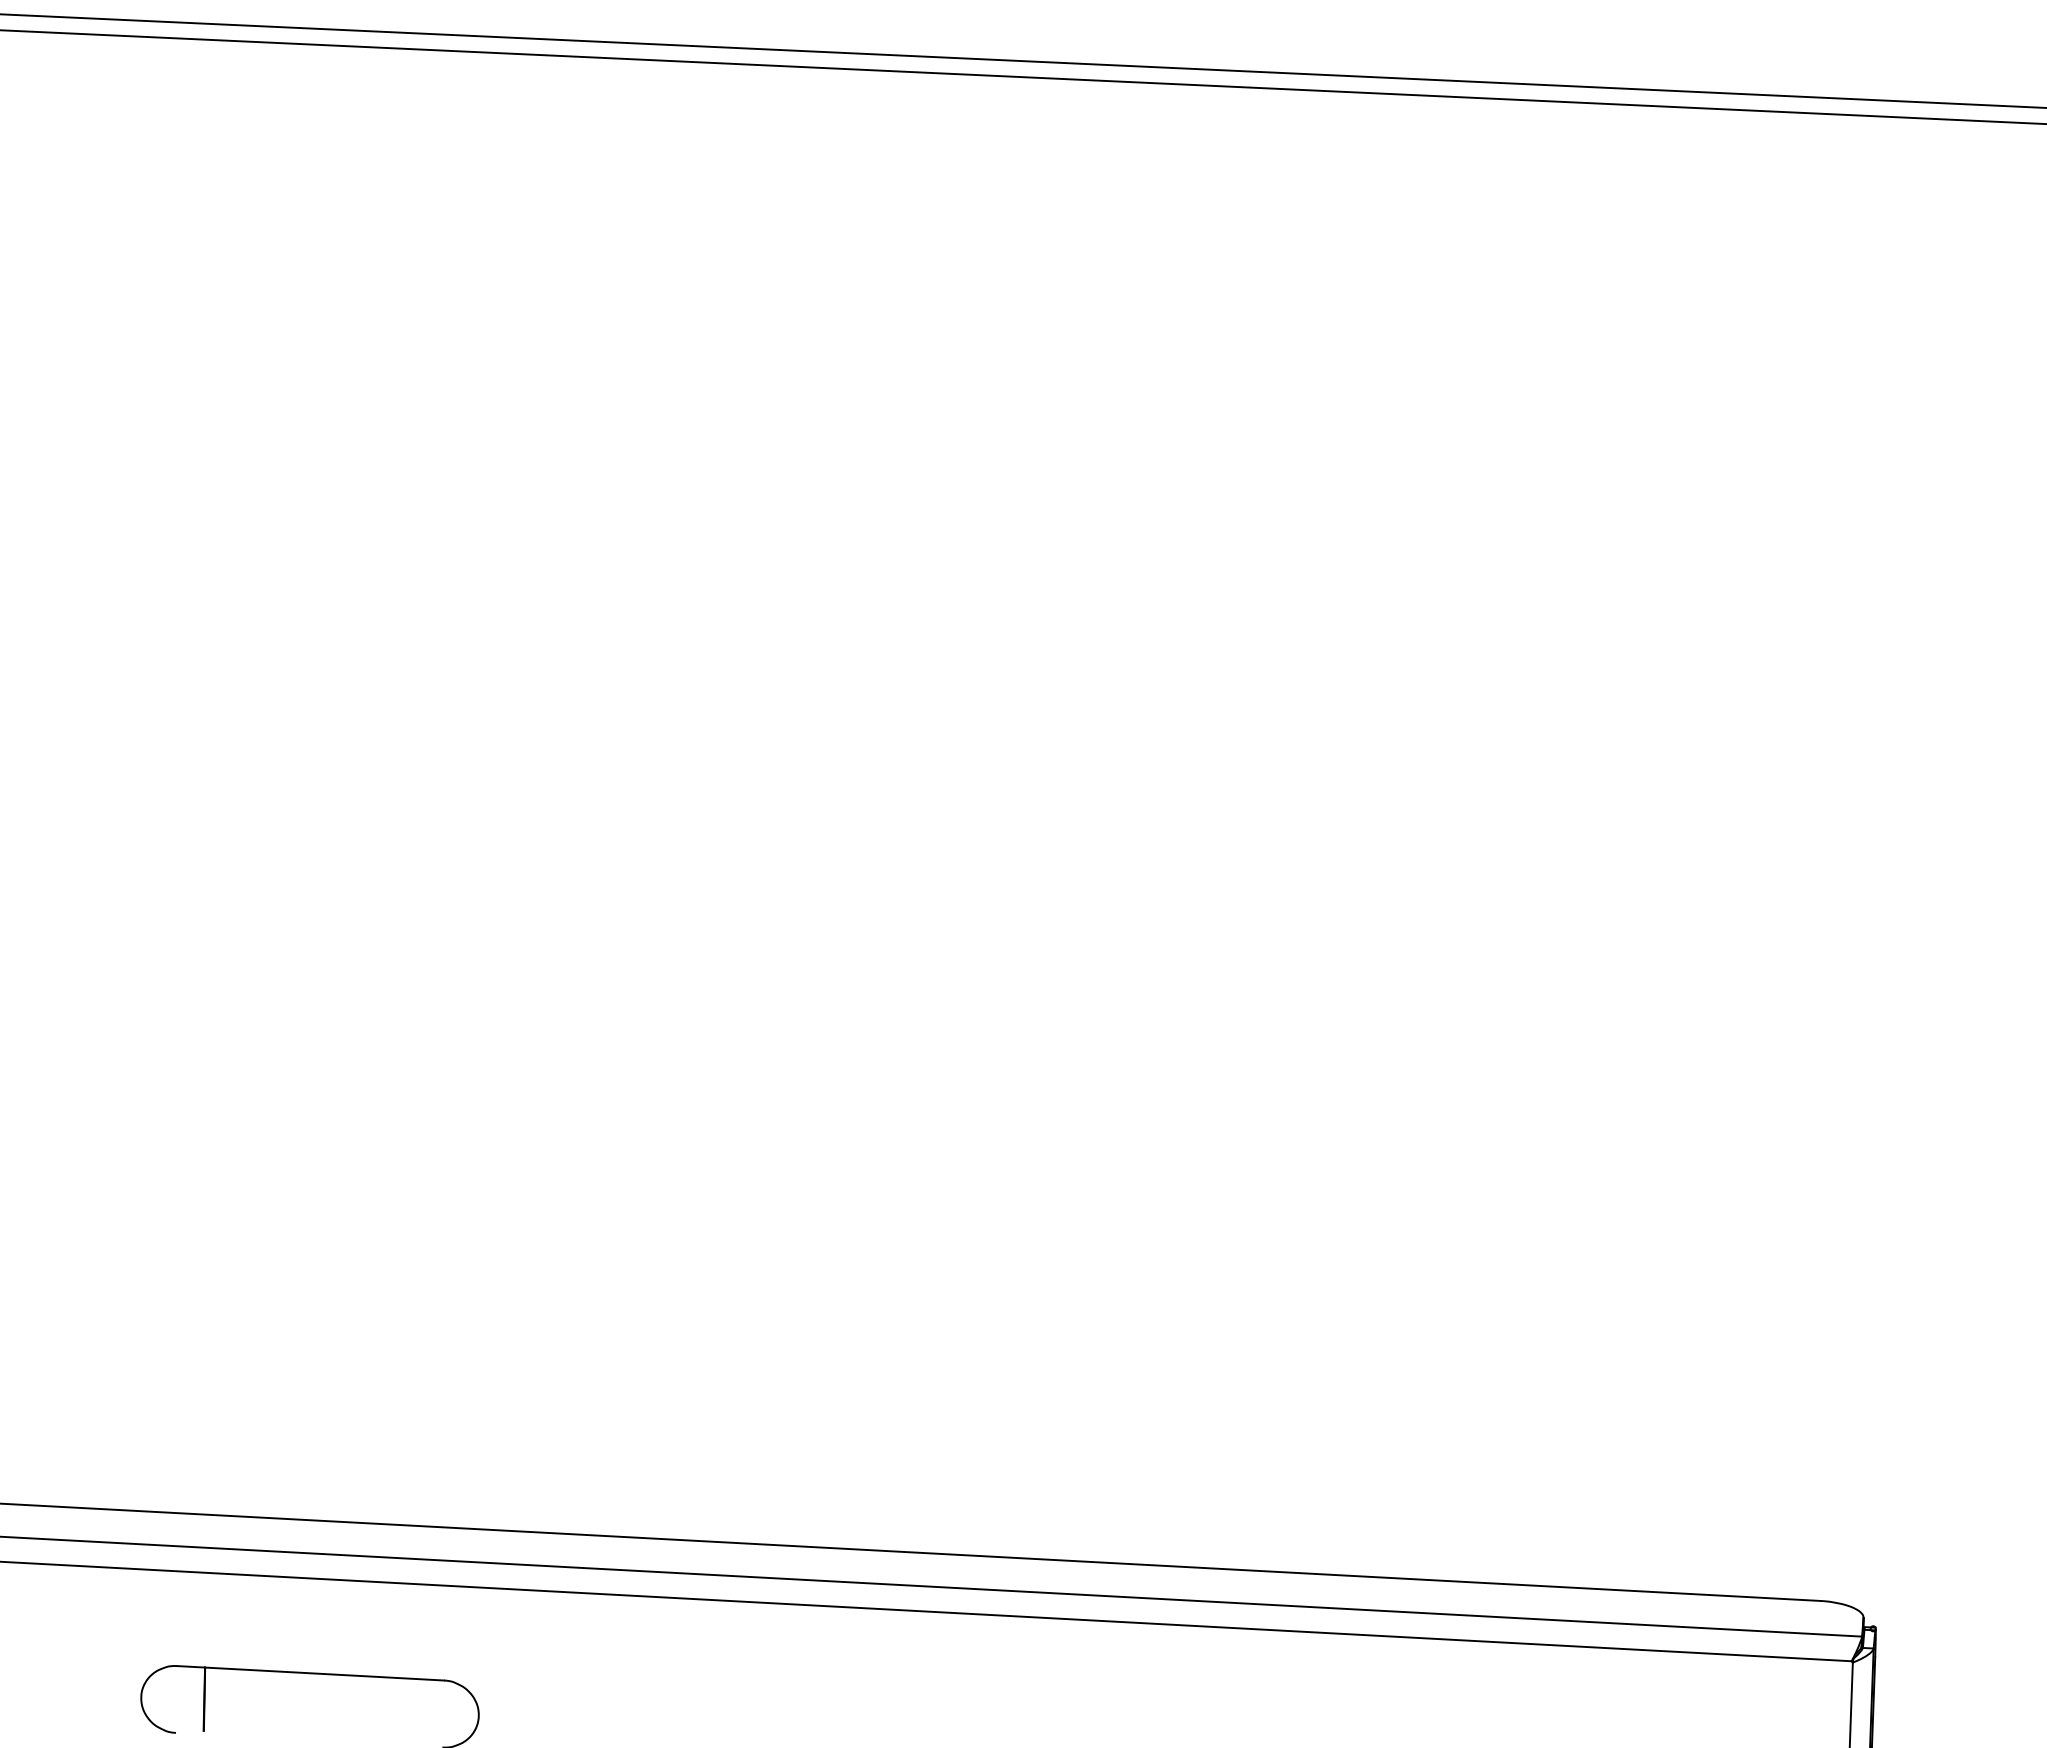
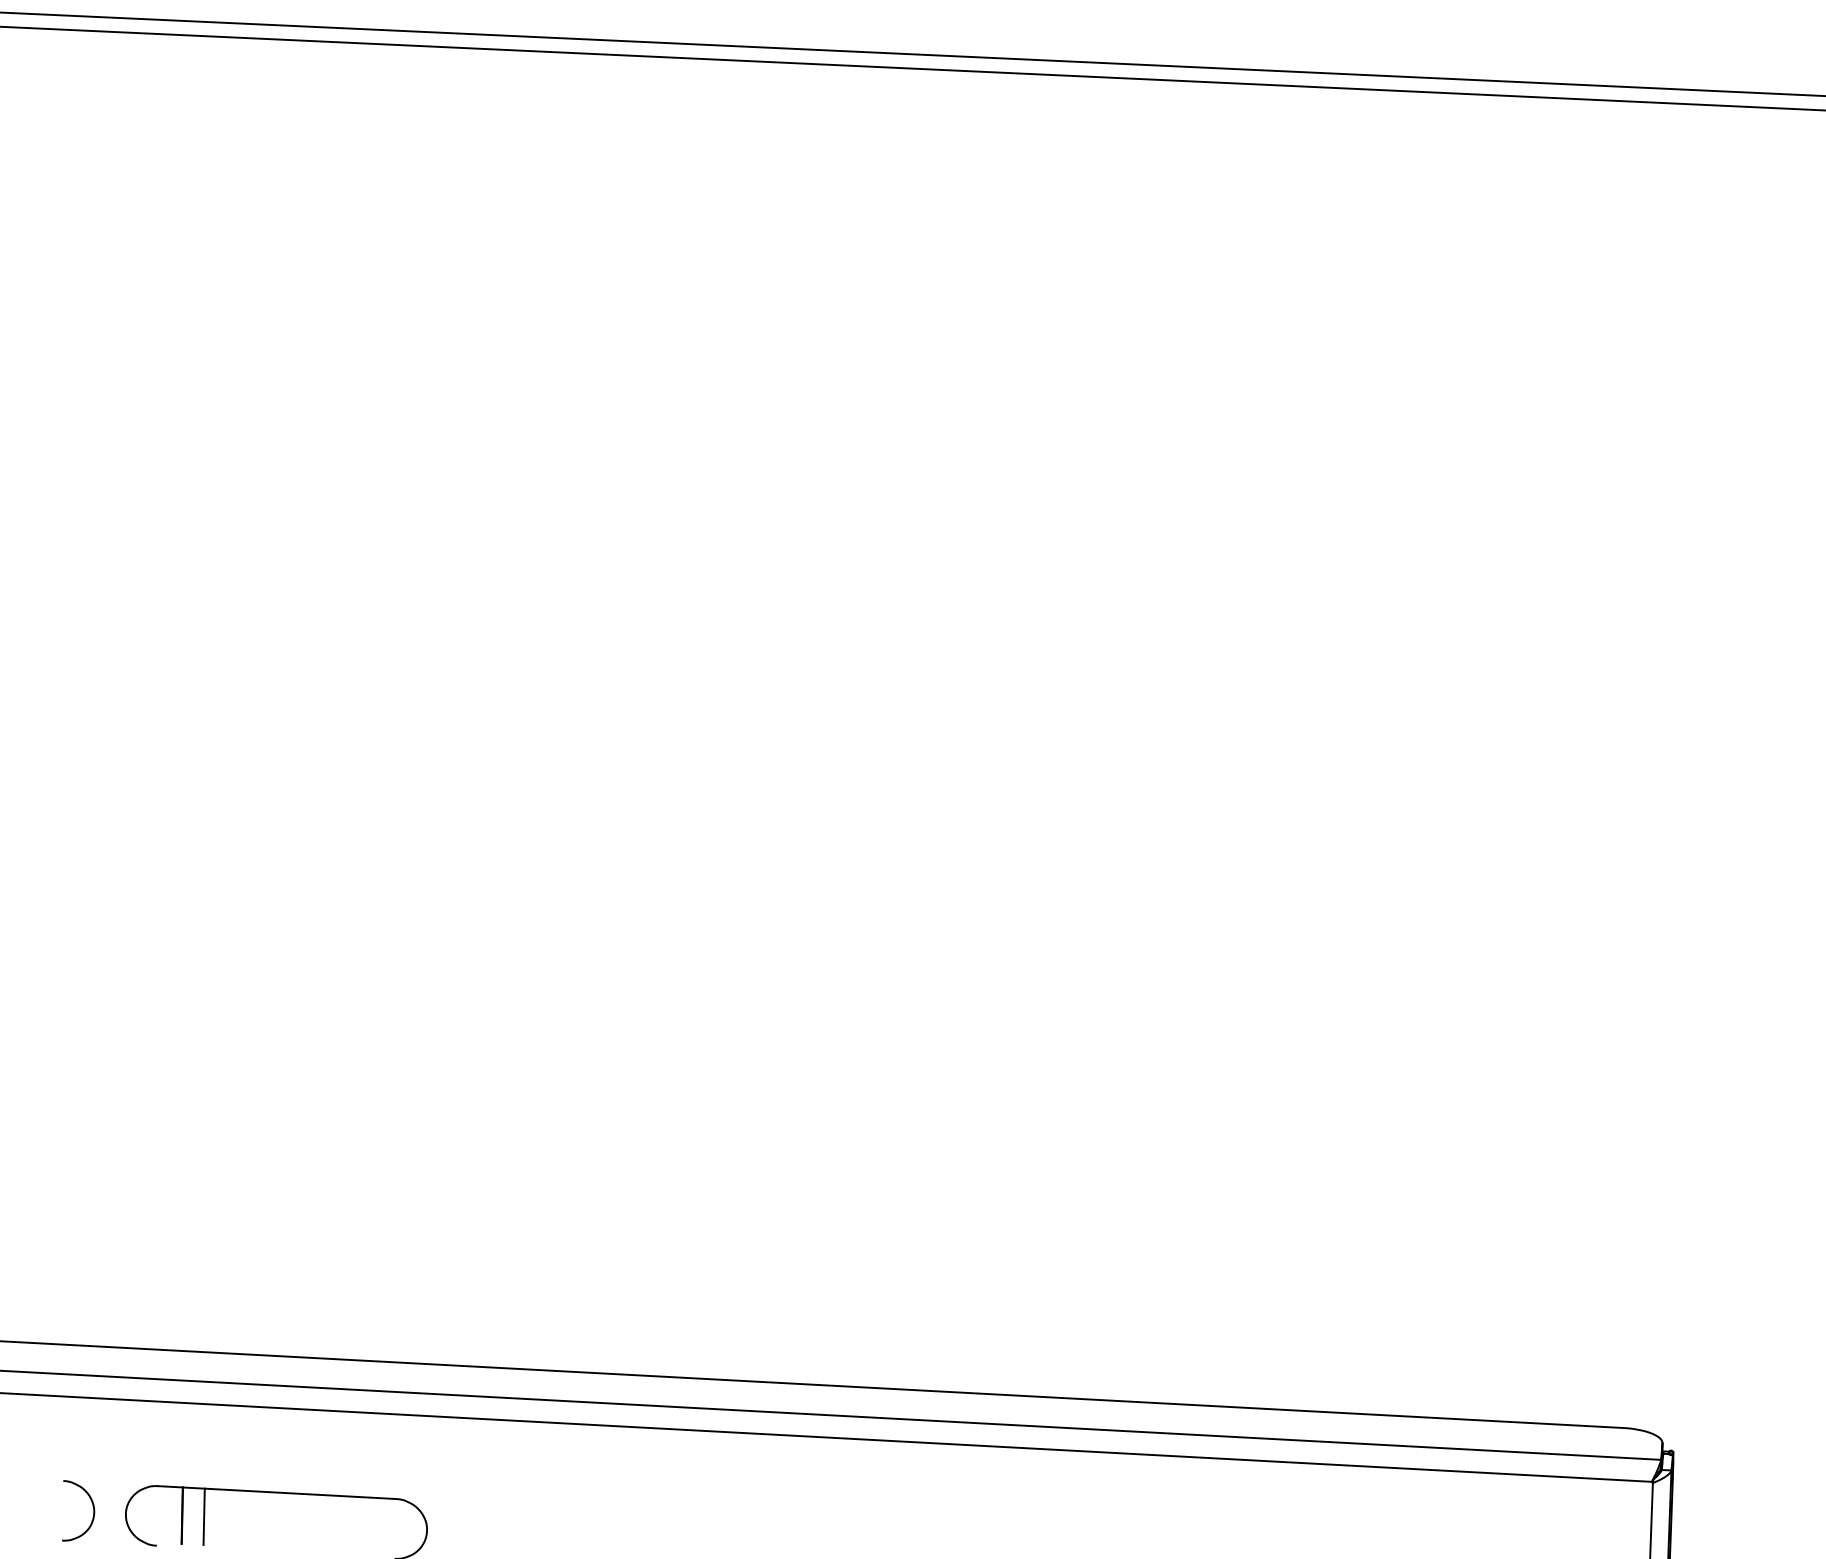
curve: (103, 1688) -> (92, 1506), added
line: (228, 1700) -> (203, 1516), added

